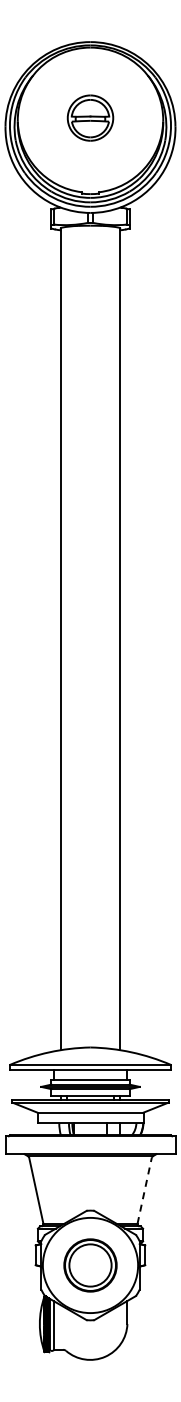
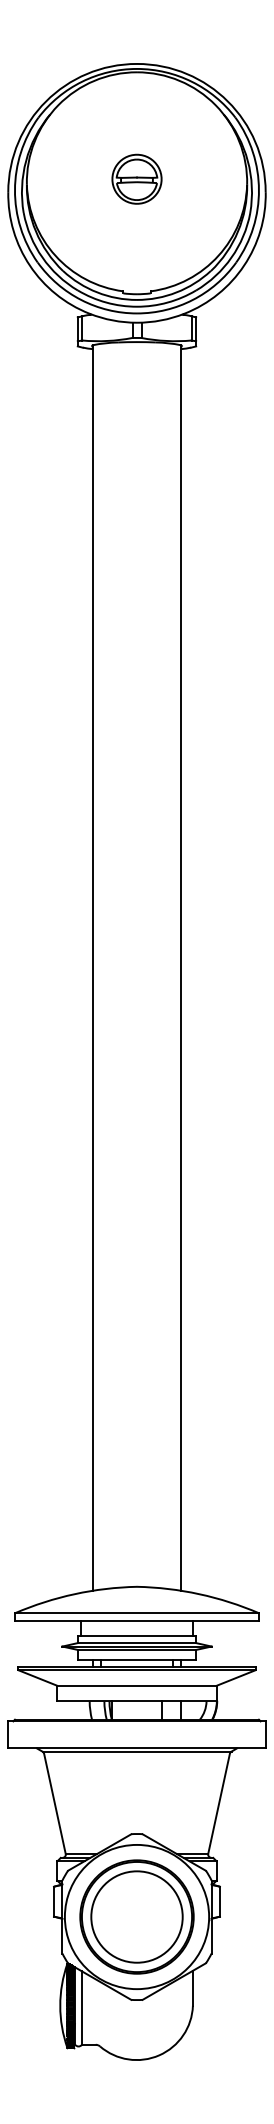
part: (90, 118) -> (137, 179), size x0.71
line: (144, 1190) -> (218, 1803), dashed -> solid
part: (90, 1265) -> (137, 1917), size x1.43

